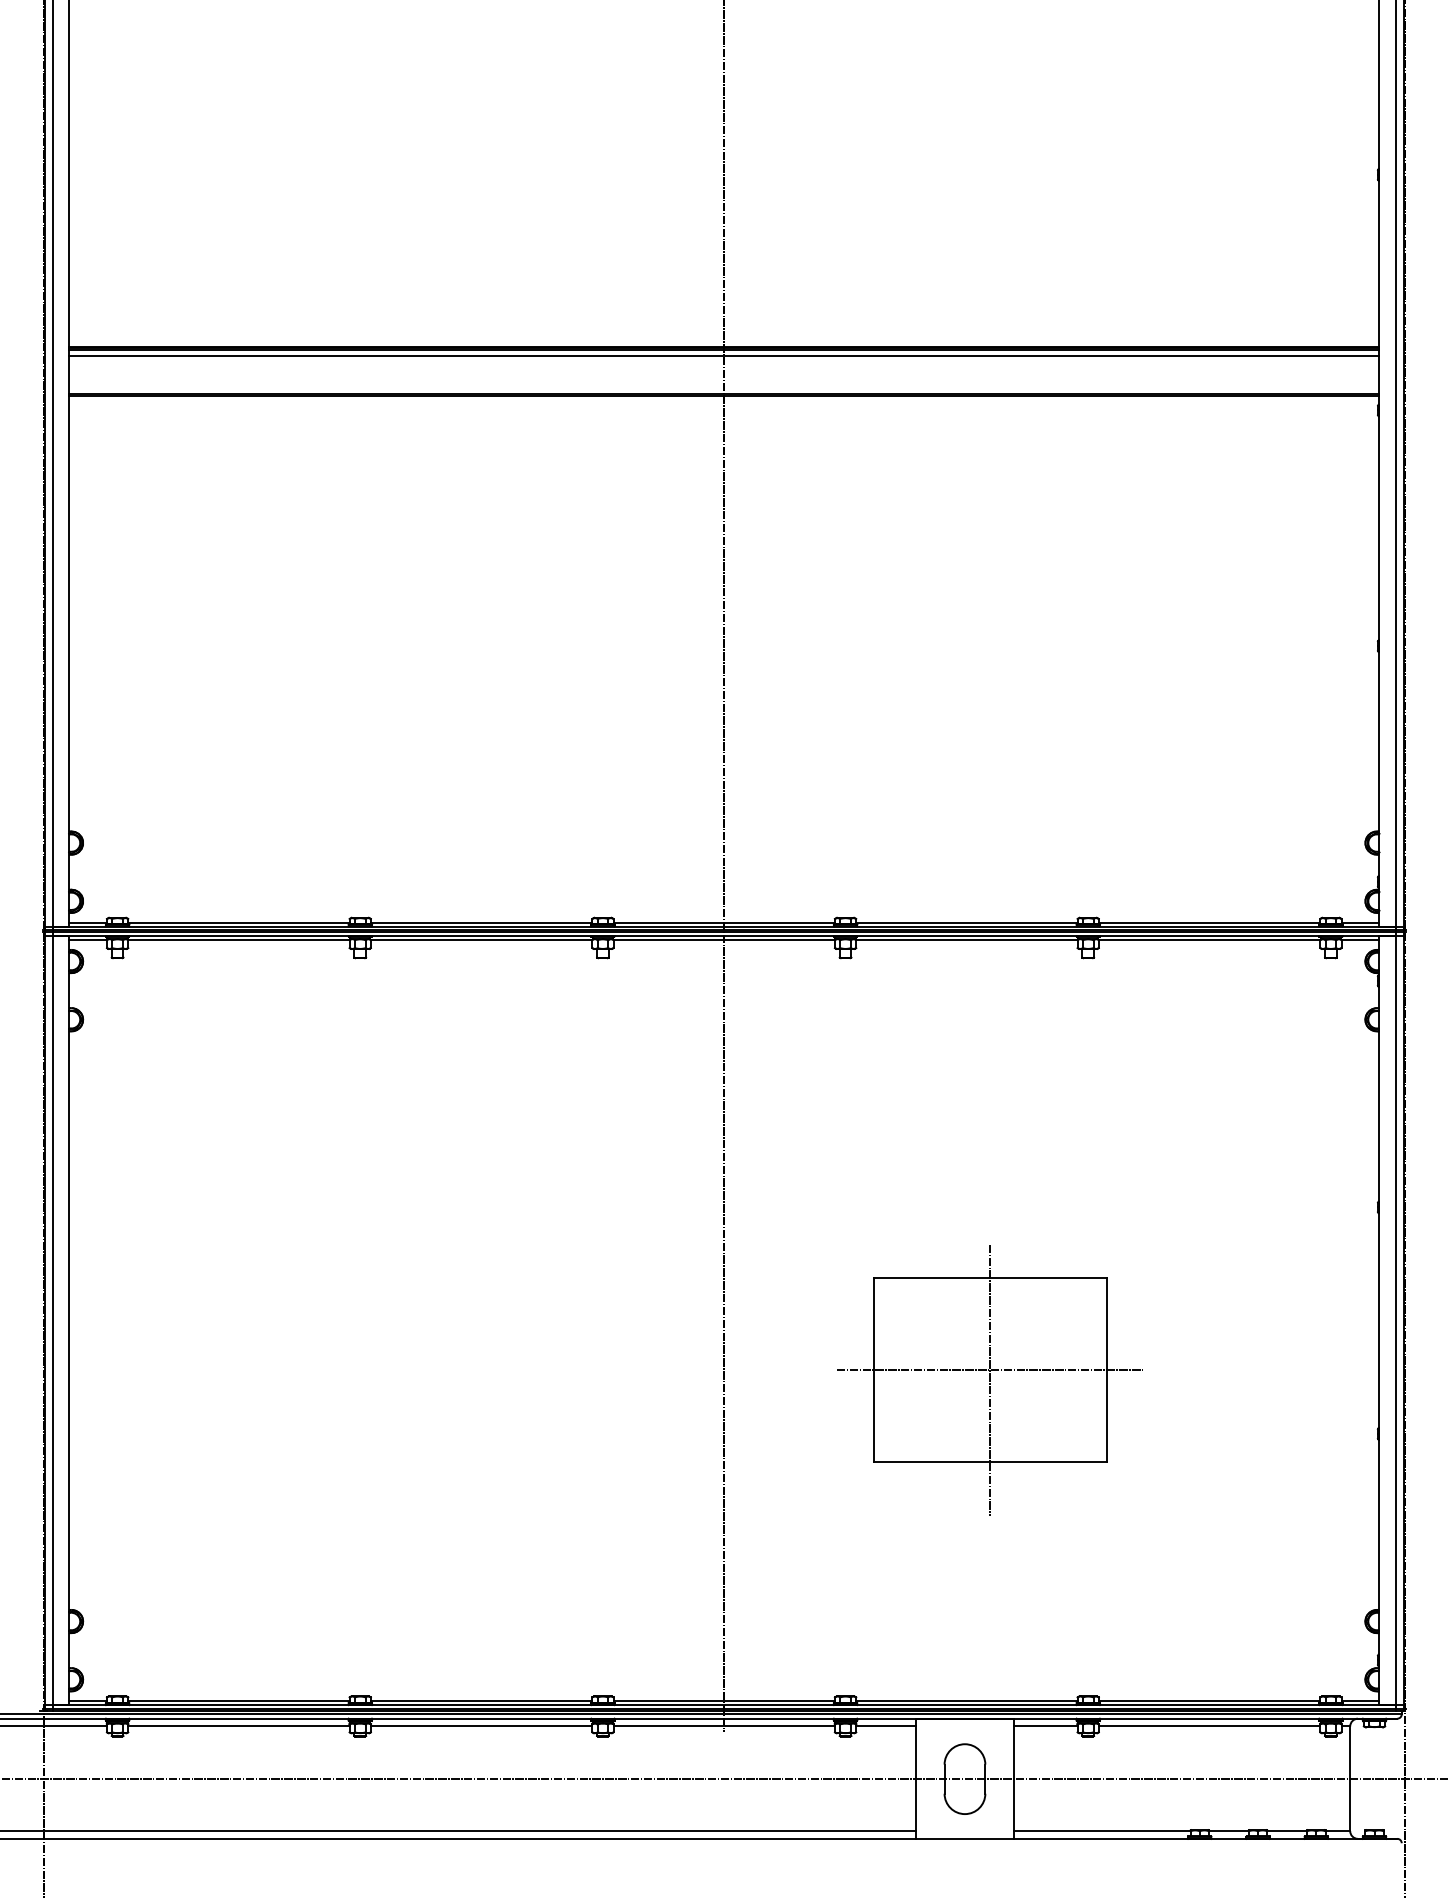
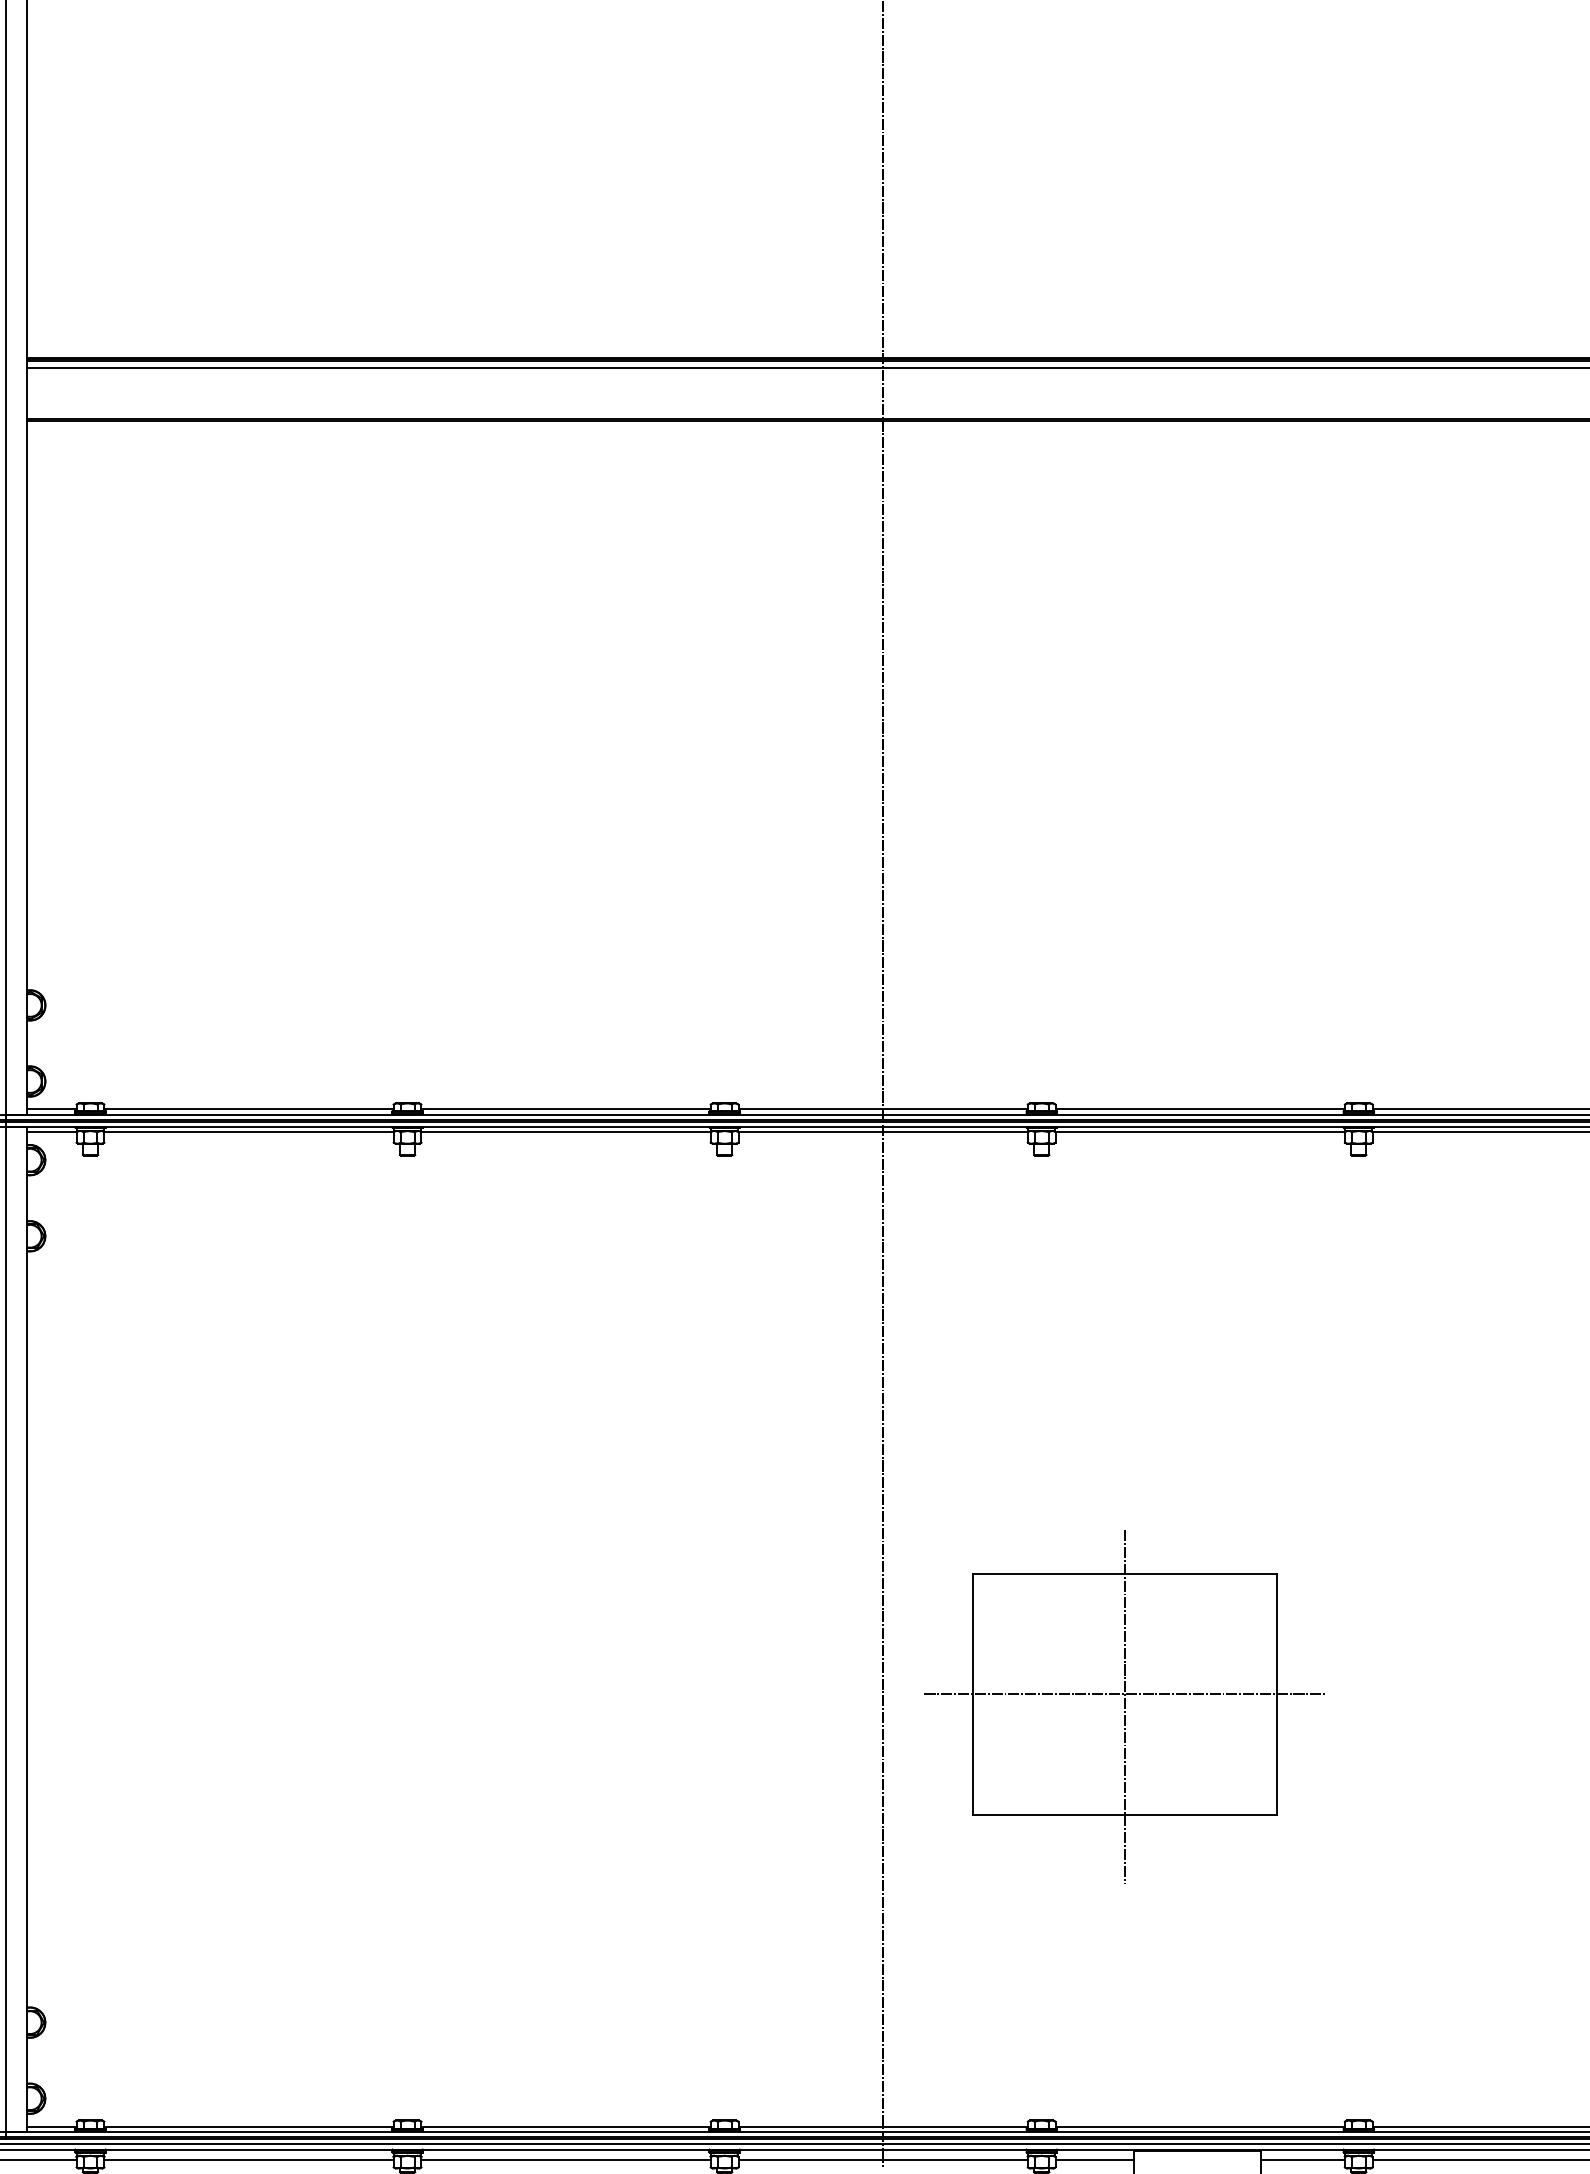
part: (989, 1380) -> (1123, 1707), moved

